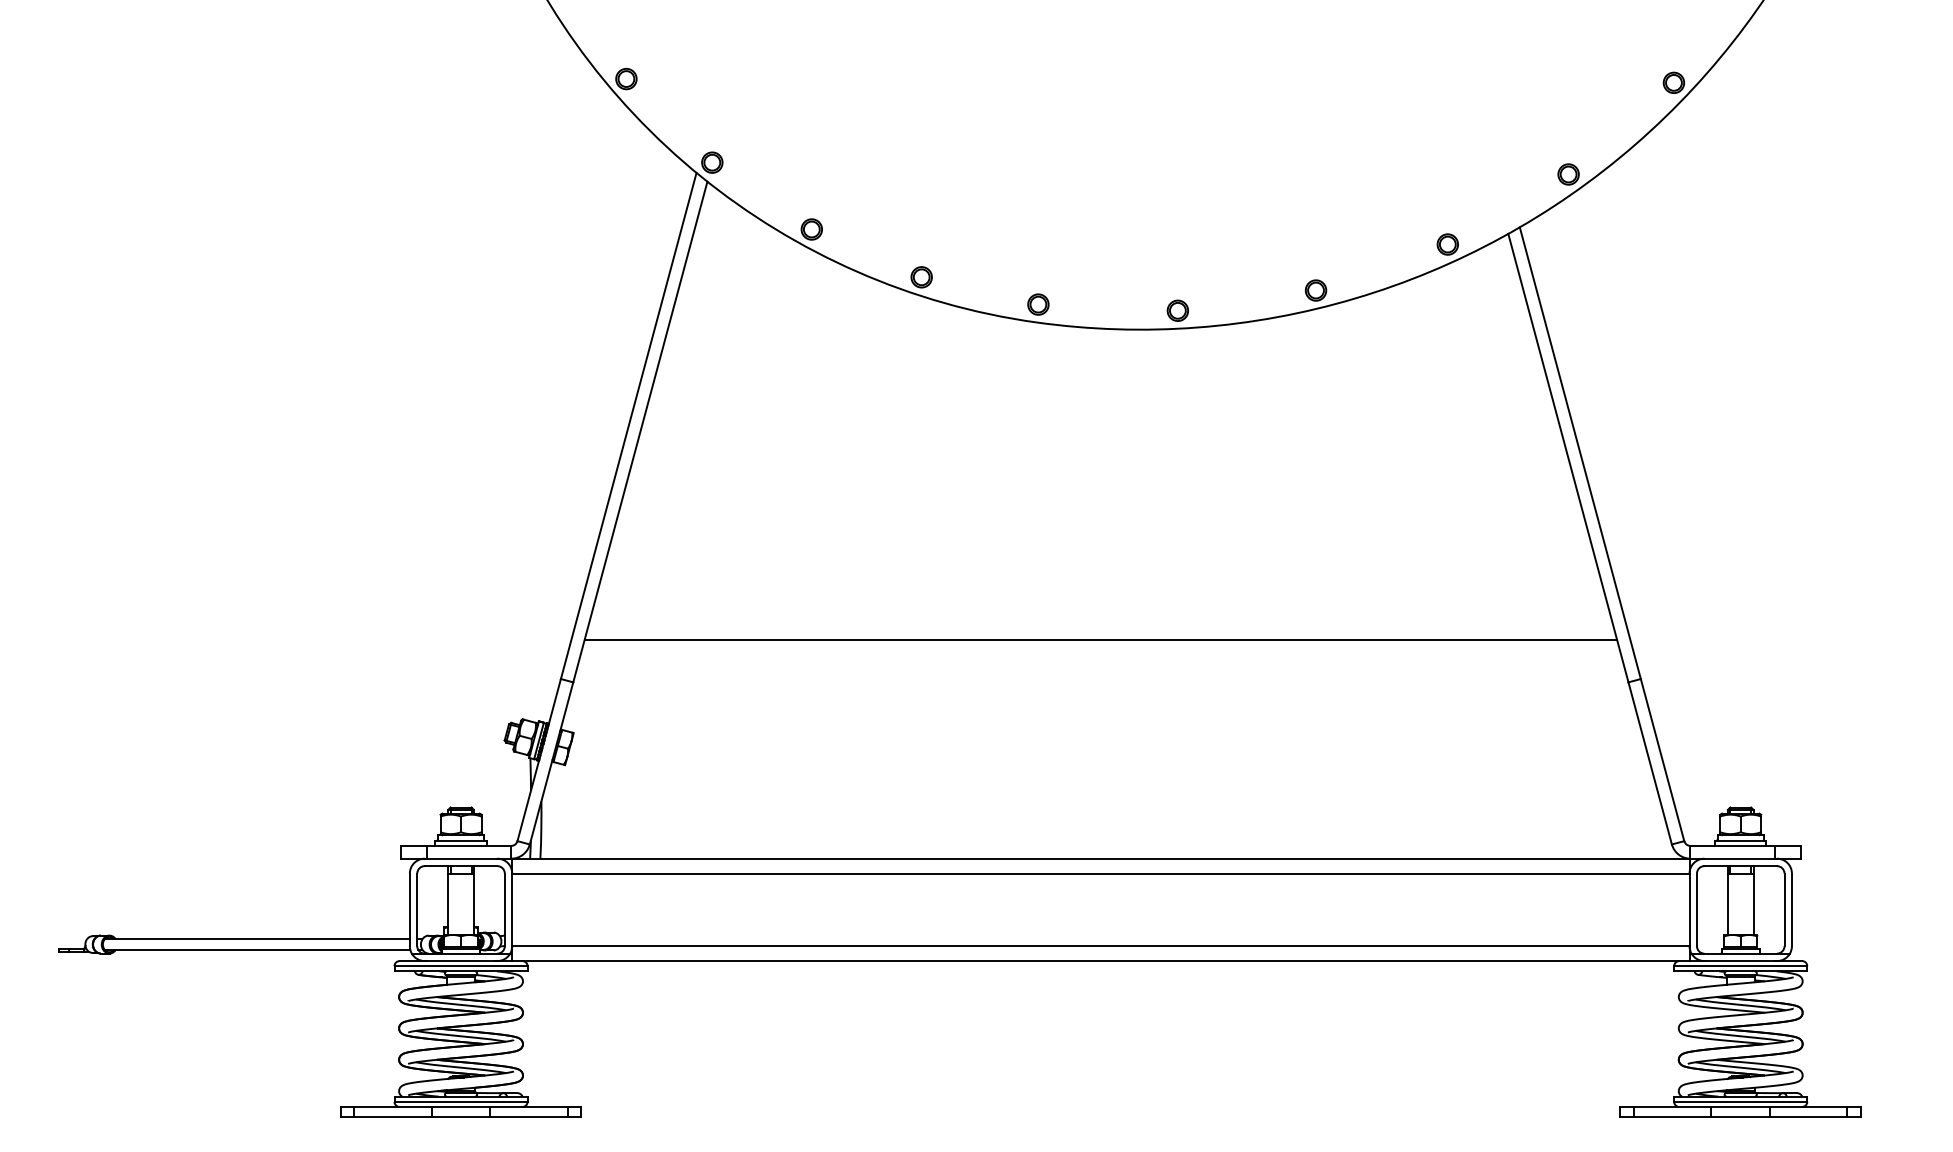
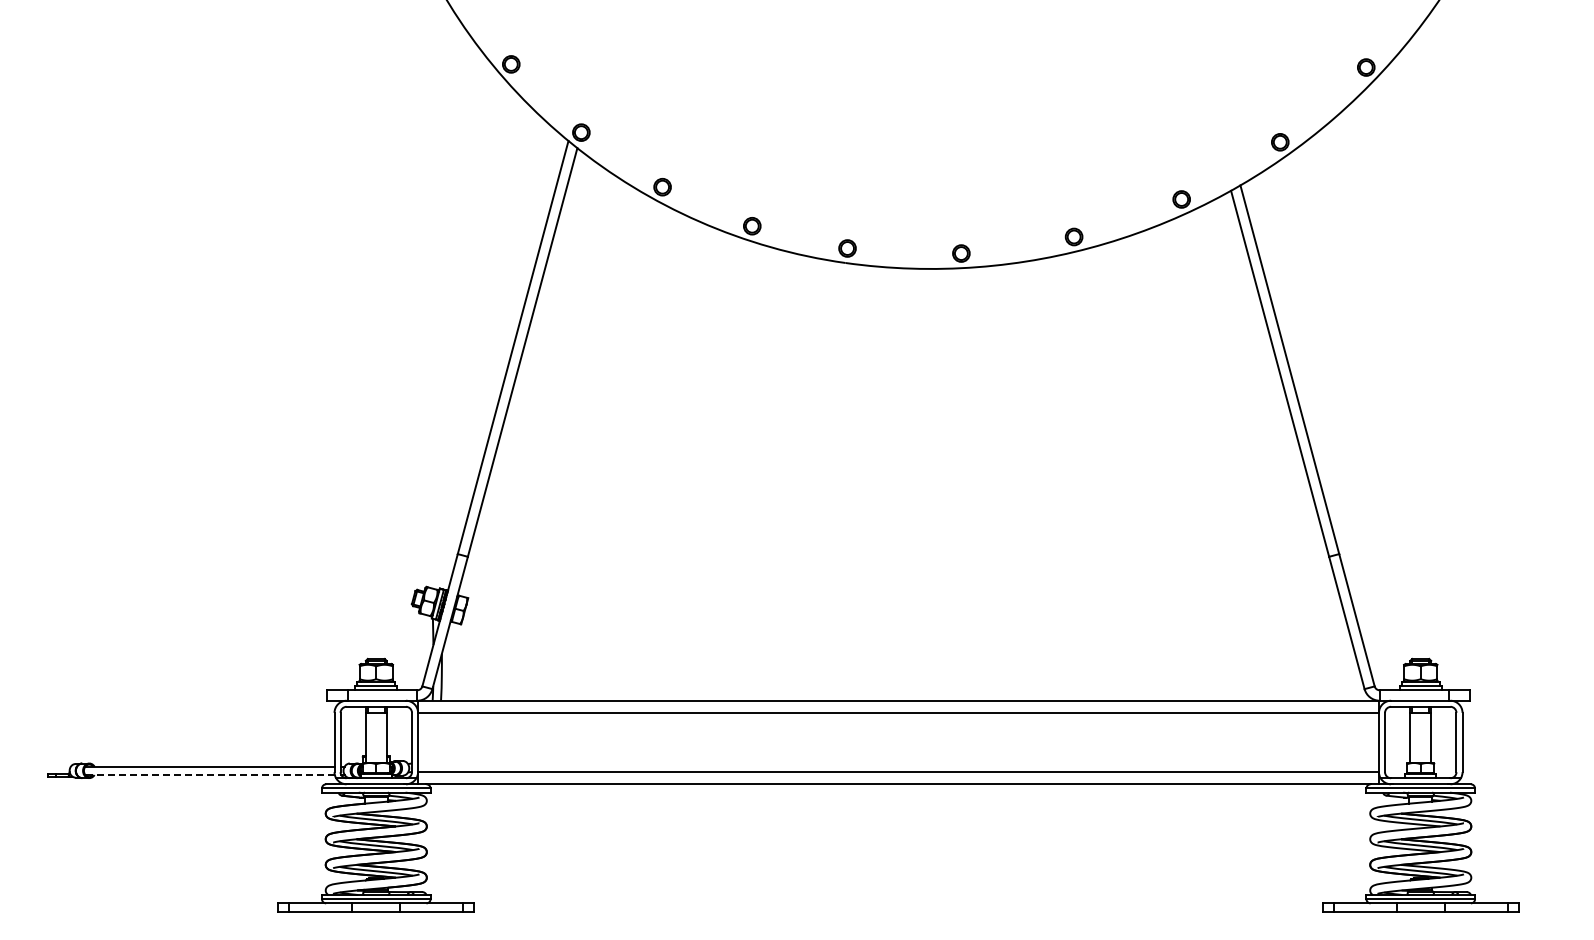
line: (1100, 639) -> (898, 521), removed
line: (257, 950) -> (210, 775), solid -> dashed

